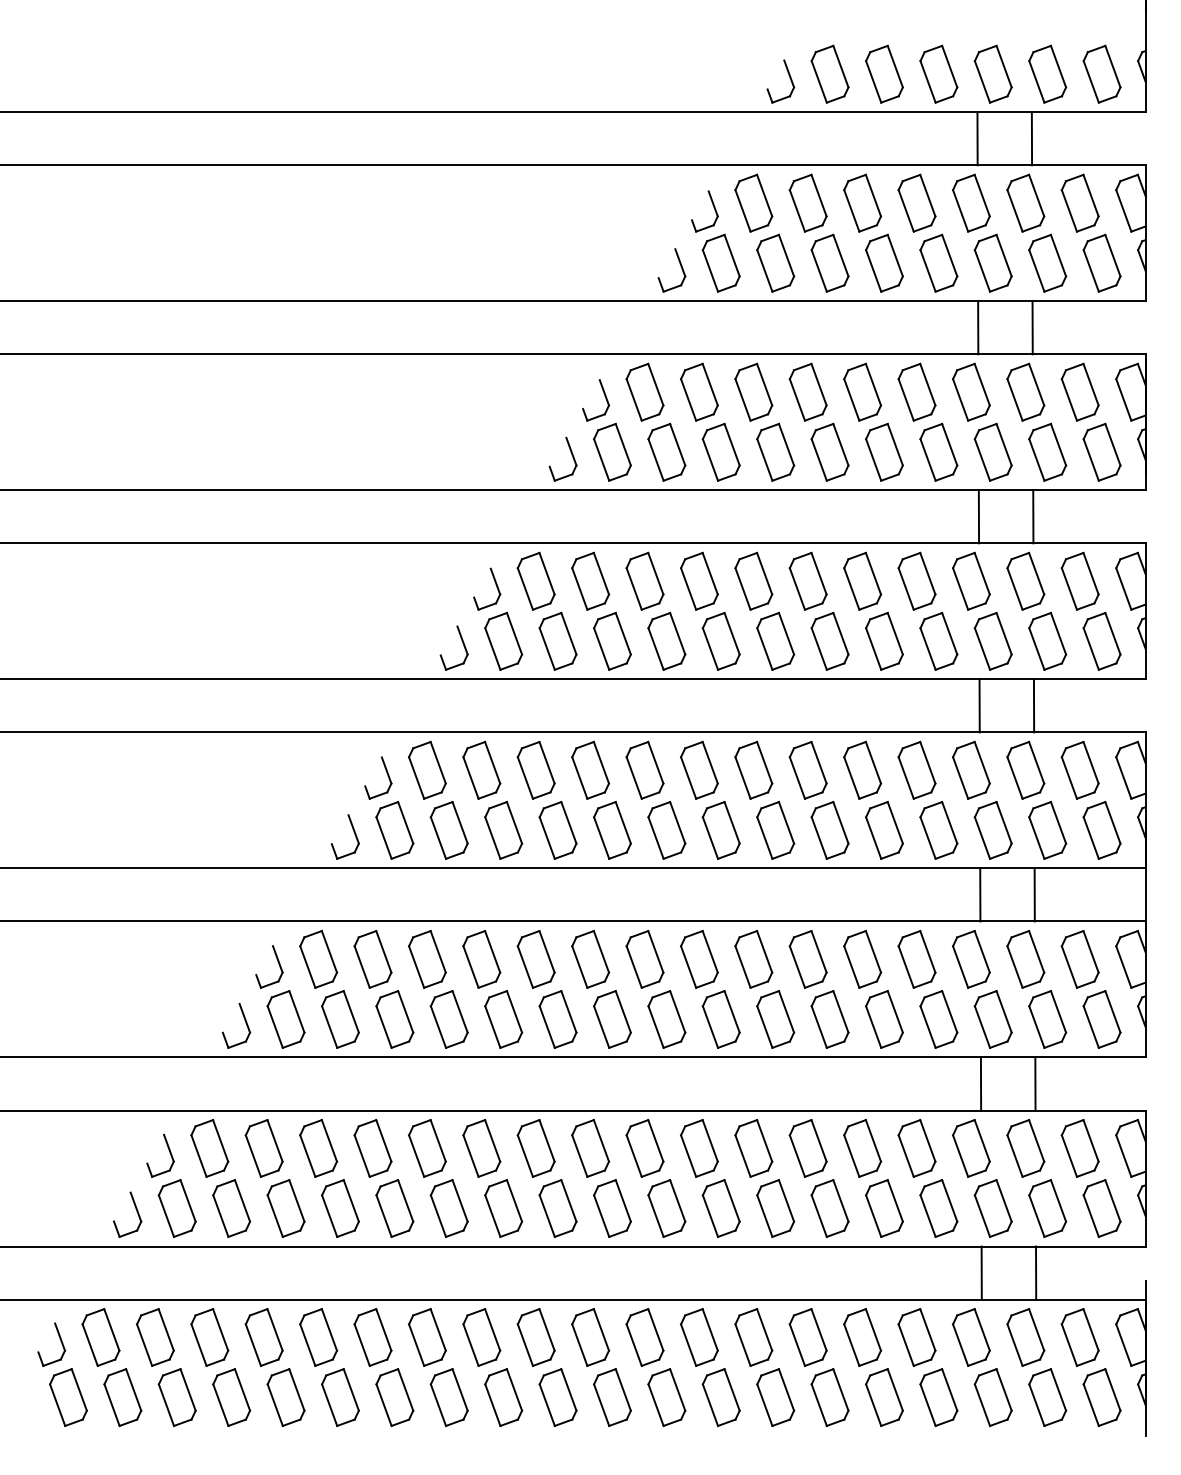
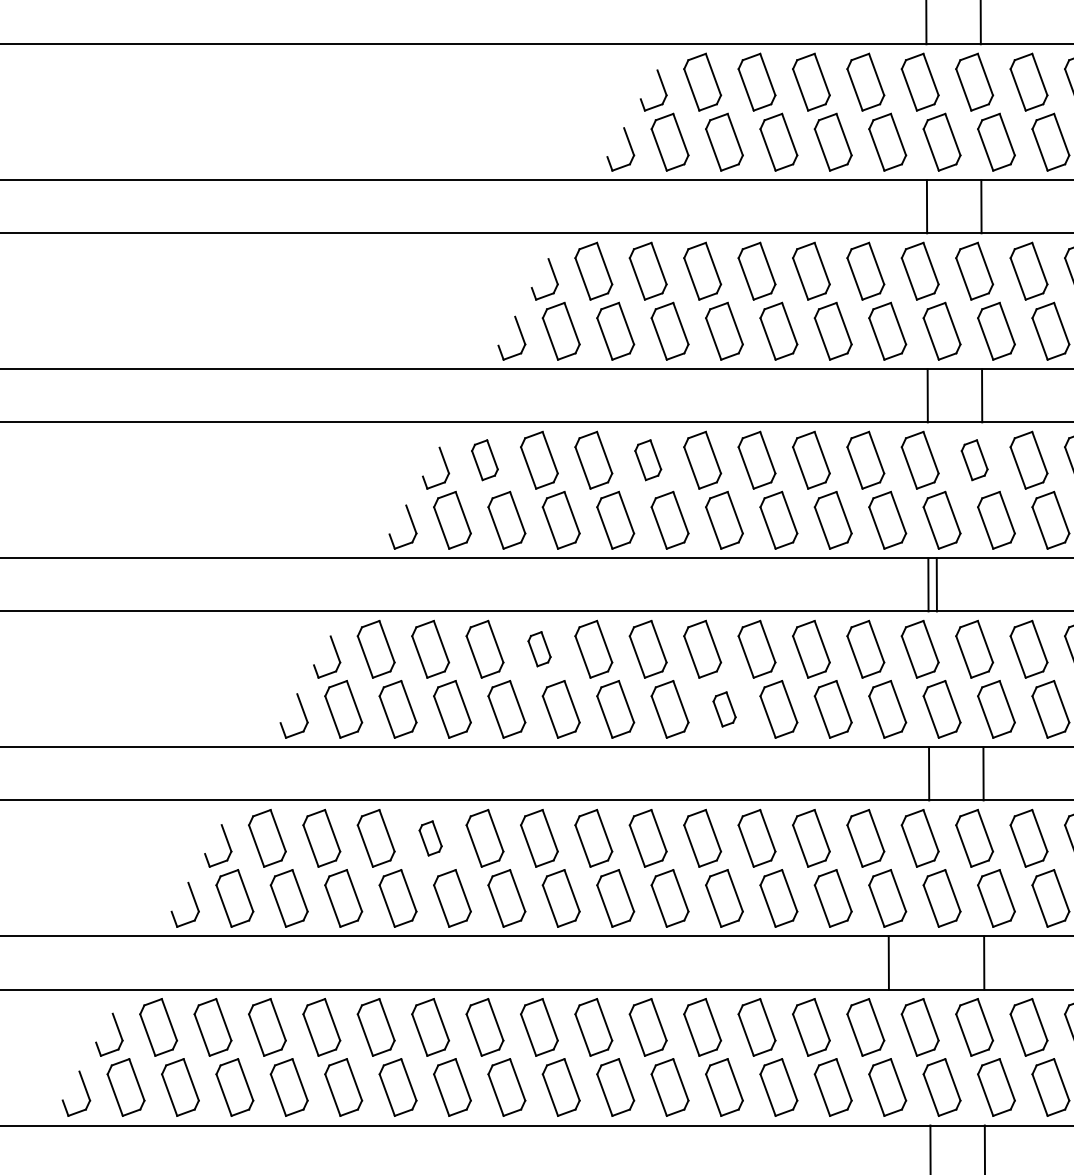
part: (535, 580) -> (484, 459), size x0.7
part: (699, 580) -> (648, 459), size x0.7
part: (1025, 580) -> (974, 459), size x0.7
line: (1033, 705) -> (936, 584), moved
part: (590, 769) -> (539, 648), size x0.6
part: (775, 830) -> (724, 709), size x0.6
part: (481, 959) -> (430, 838), size x0.6
line: (980, 1083) -> (888, 962), moved

